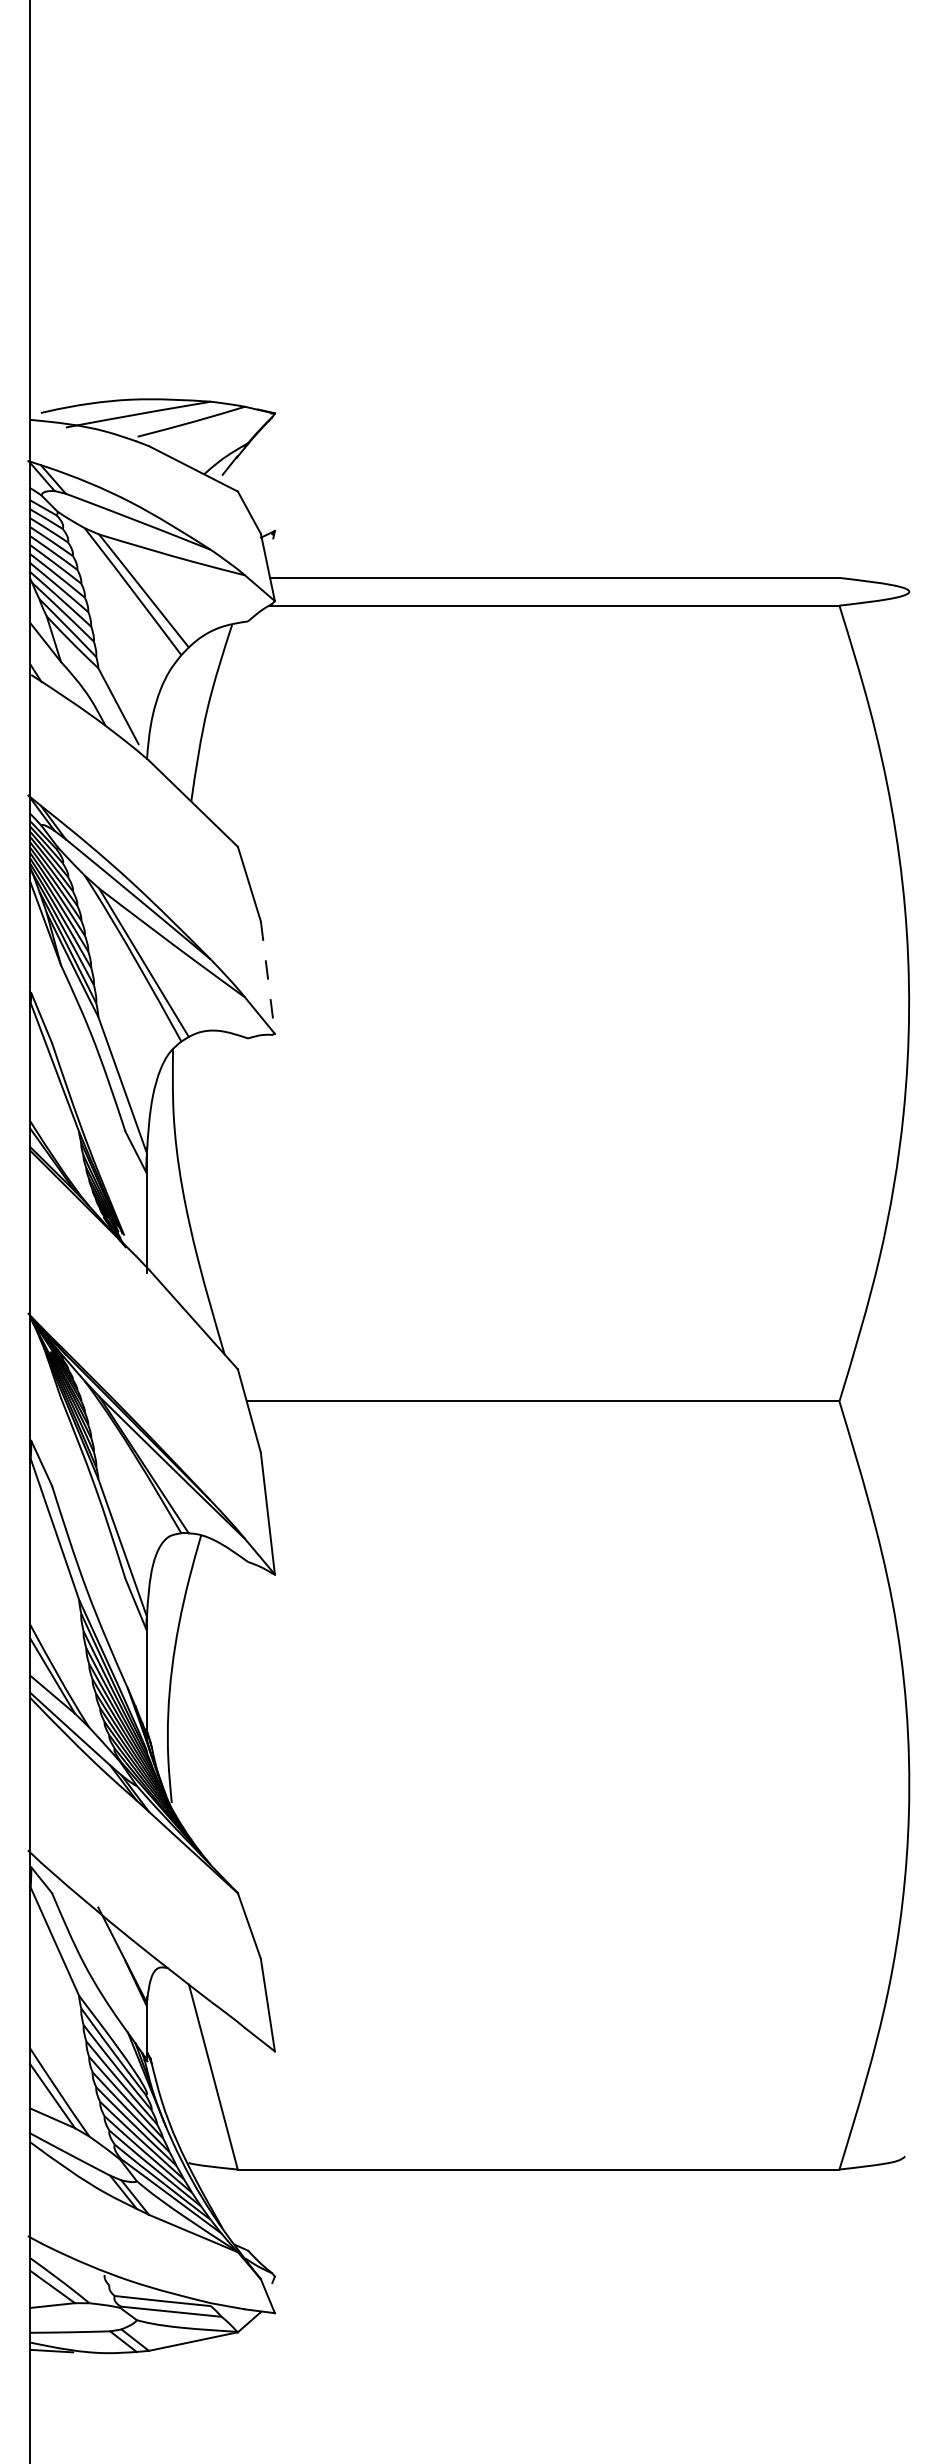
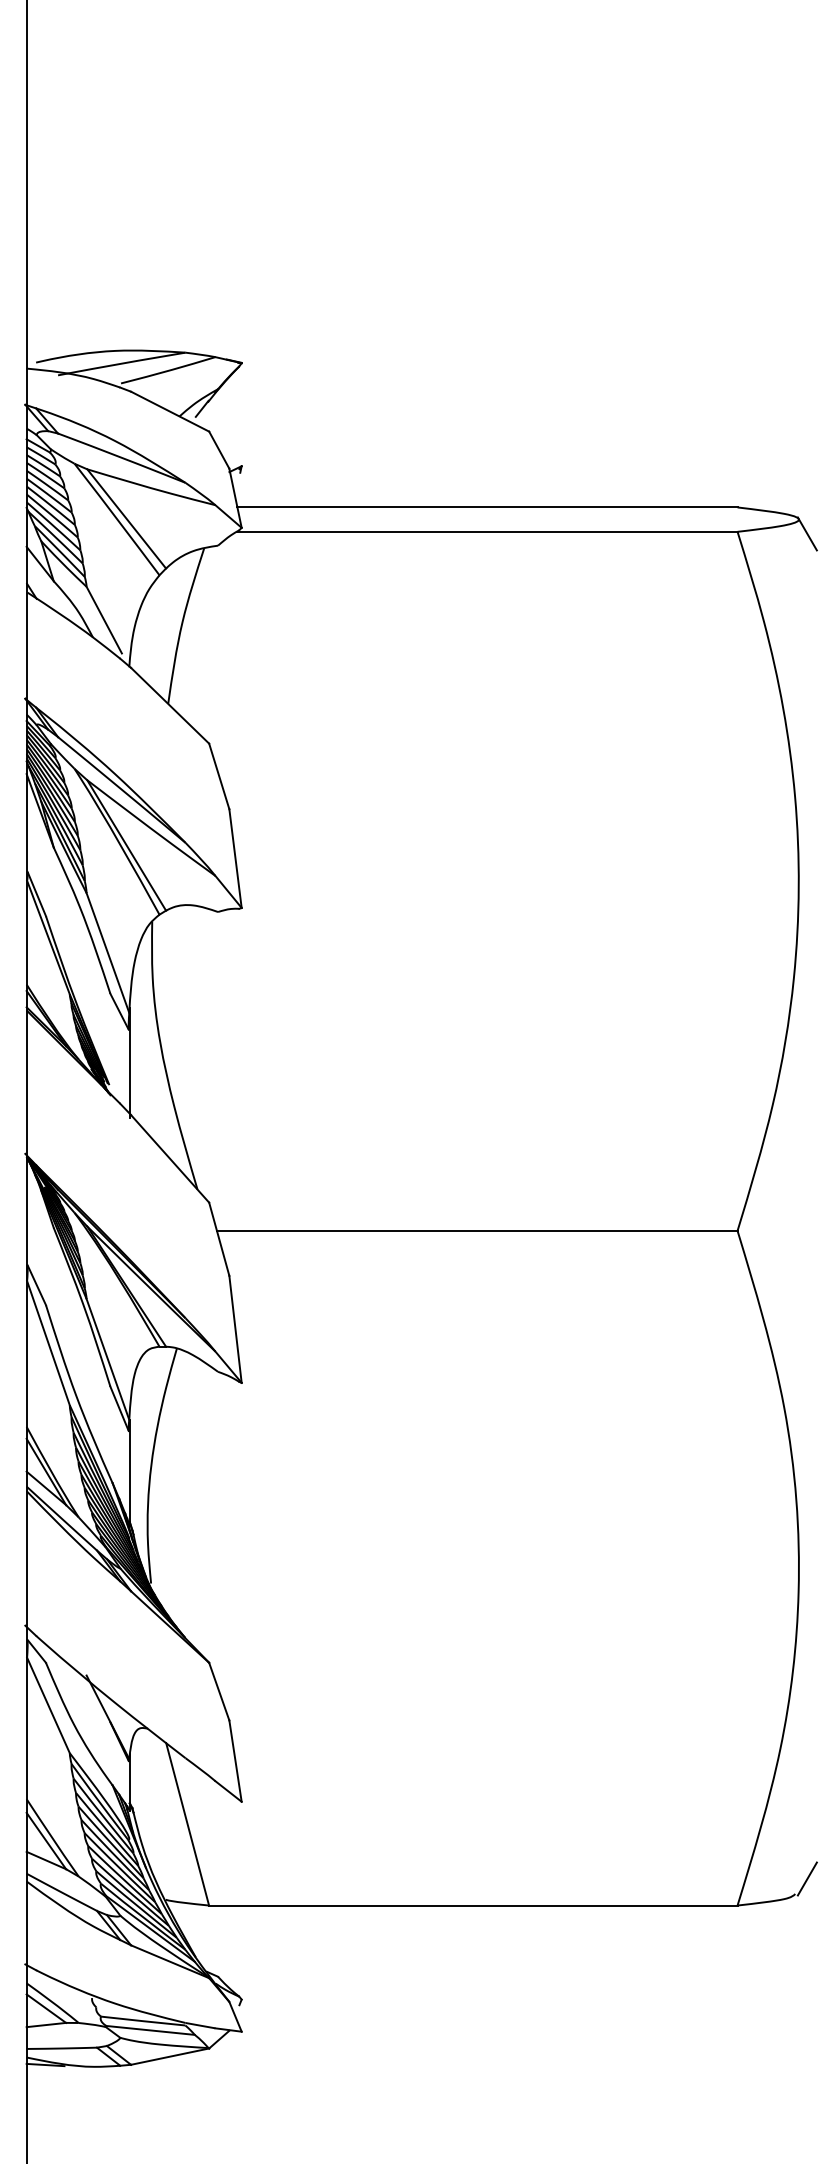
line: (918, 607) -> (807, 533), added
line: (267, 977) -> (235, 858), dashed -> solid
line: (918, 2139) -> (807, 1879), added

